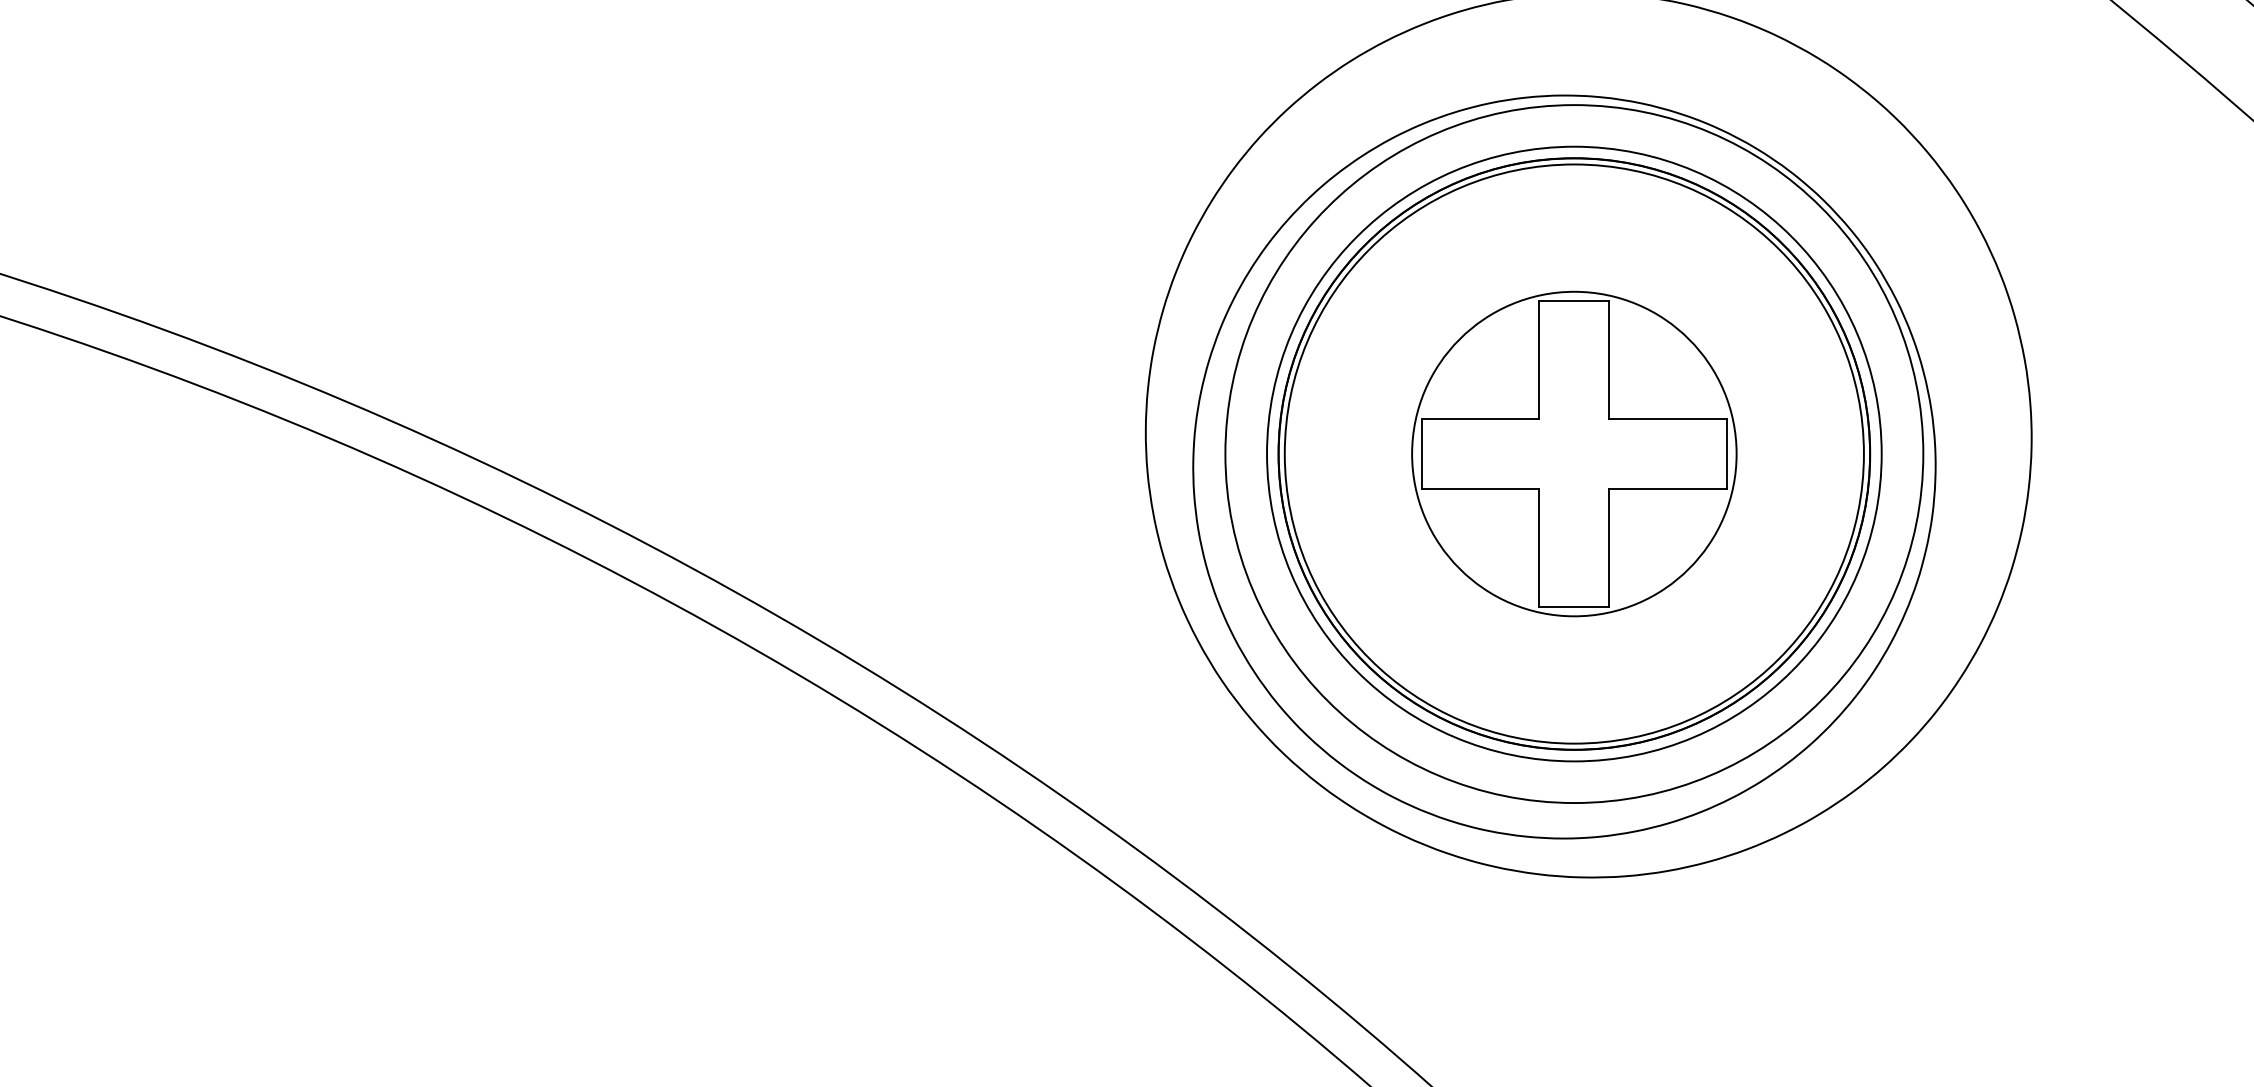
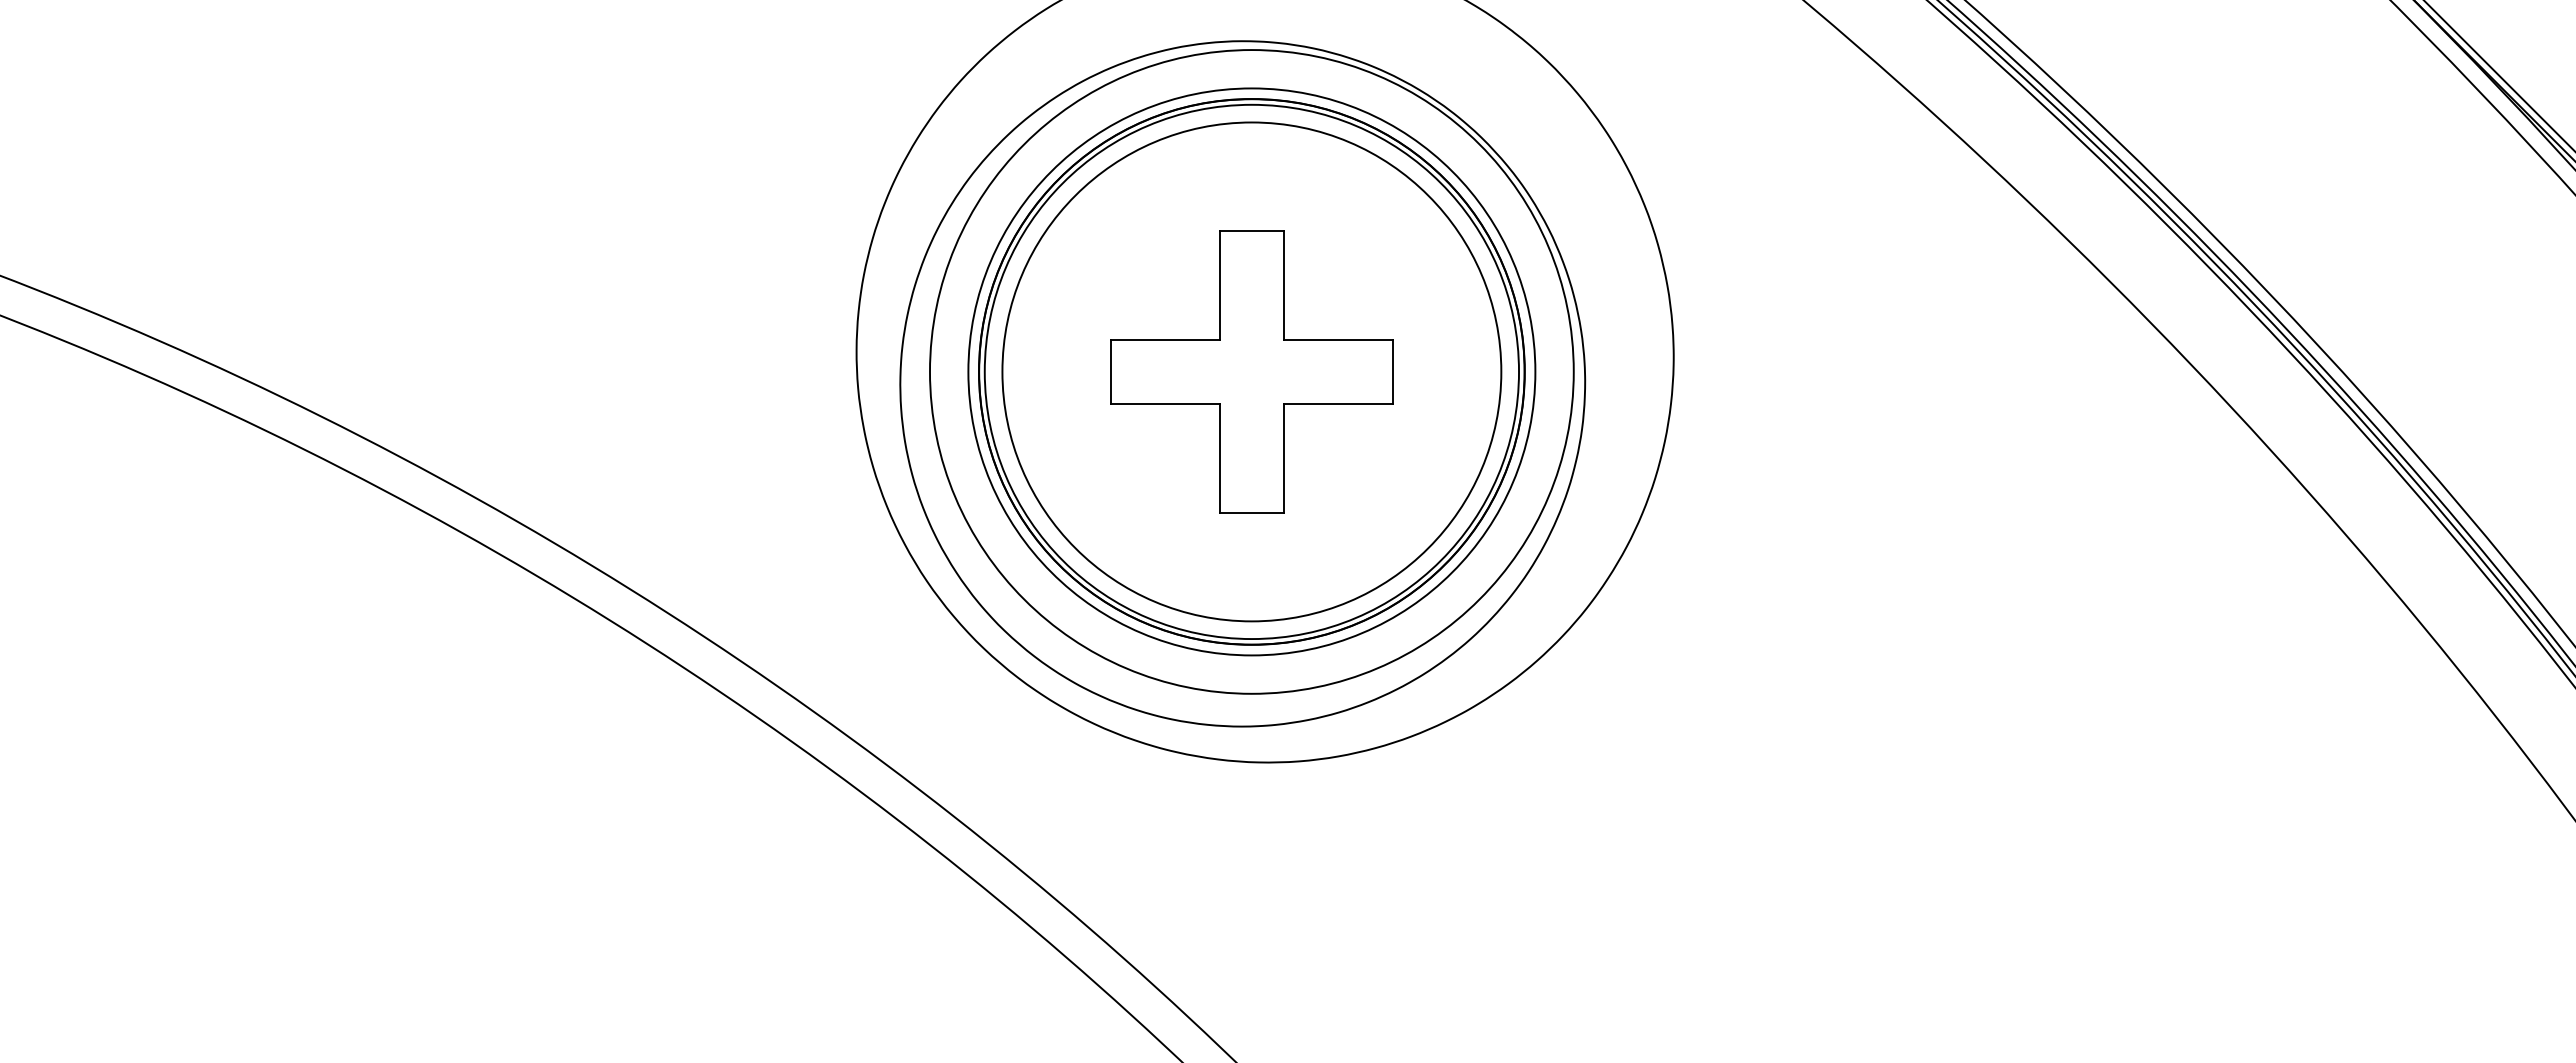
circle: (1573, 453) -> (1251, 371), size x1.67

